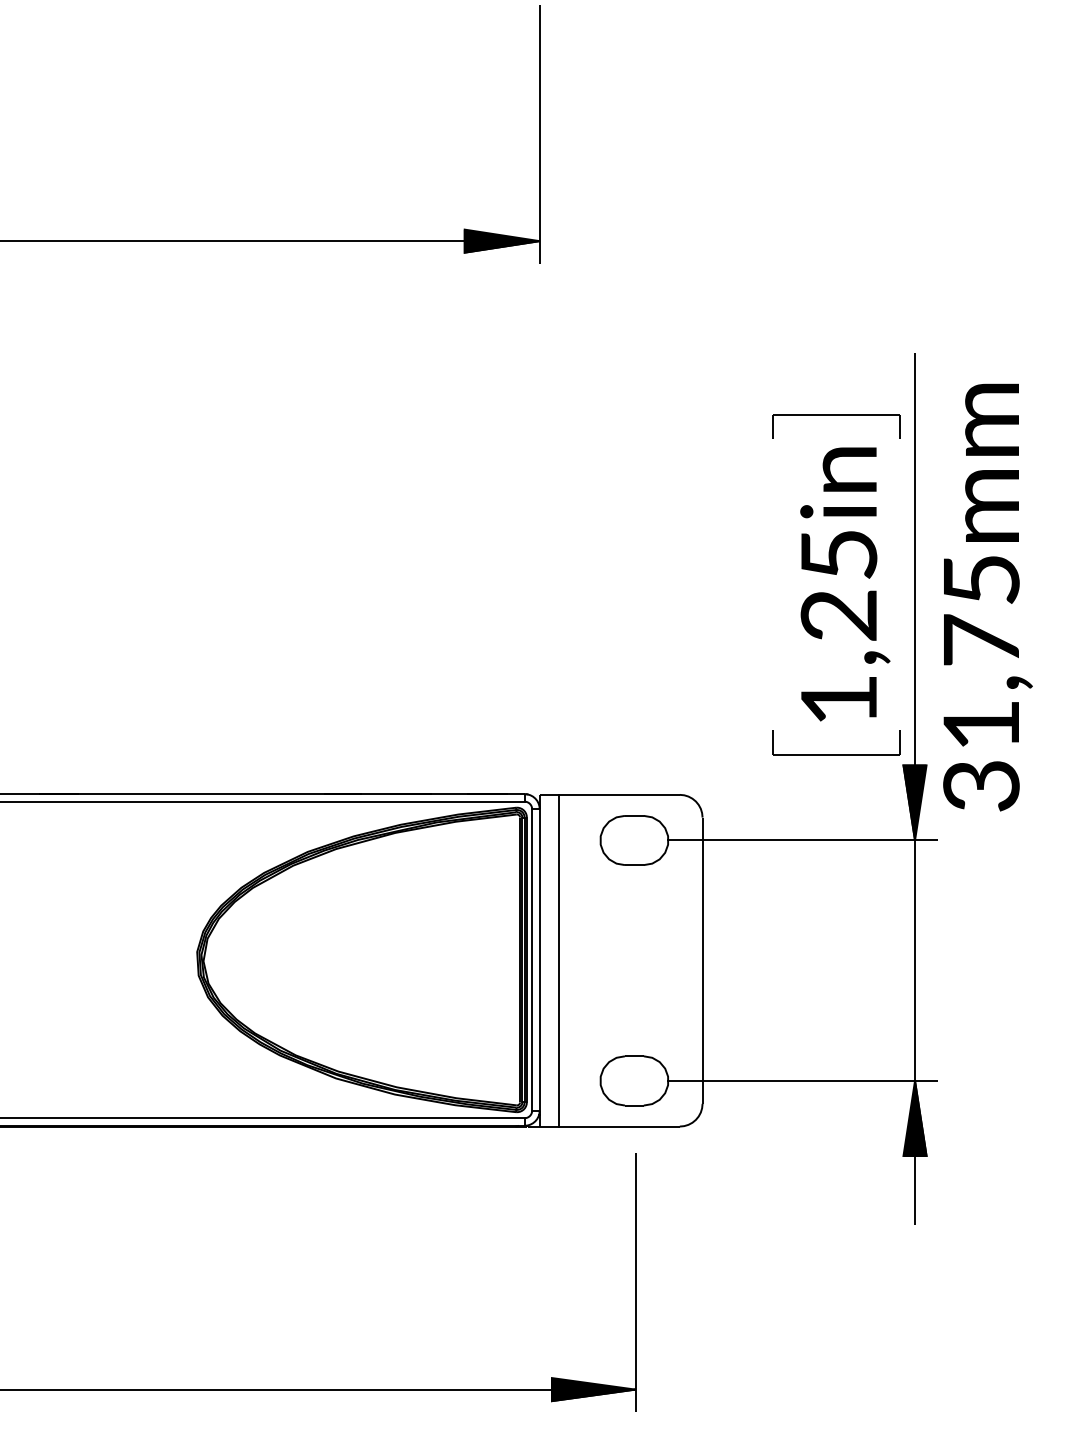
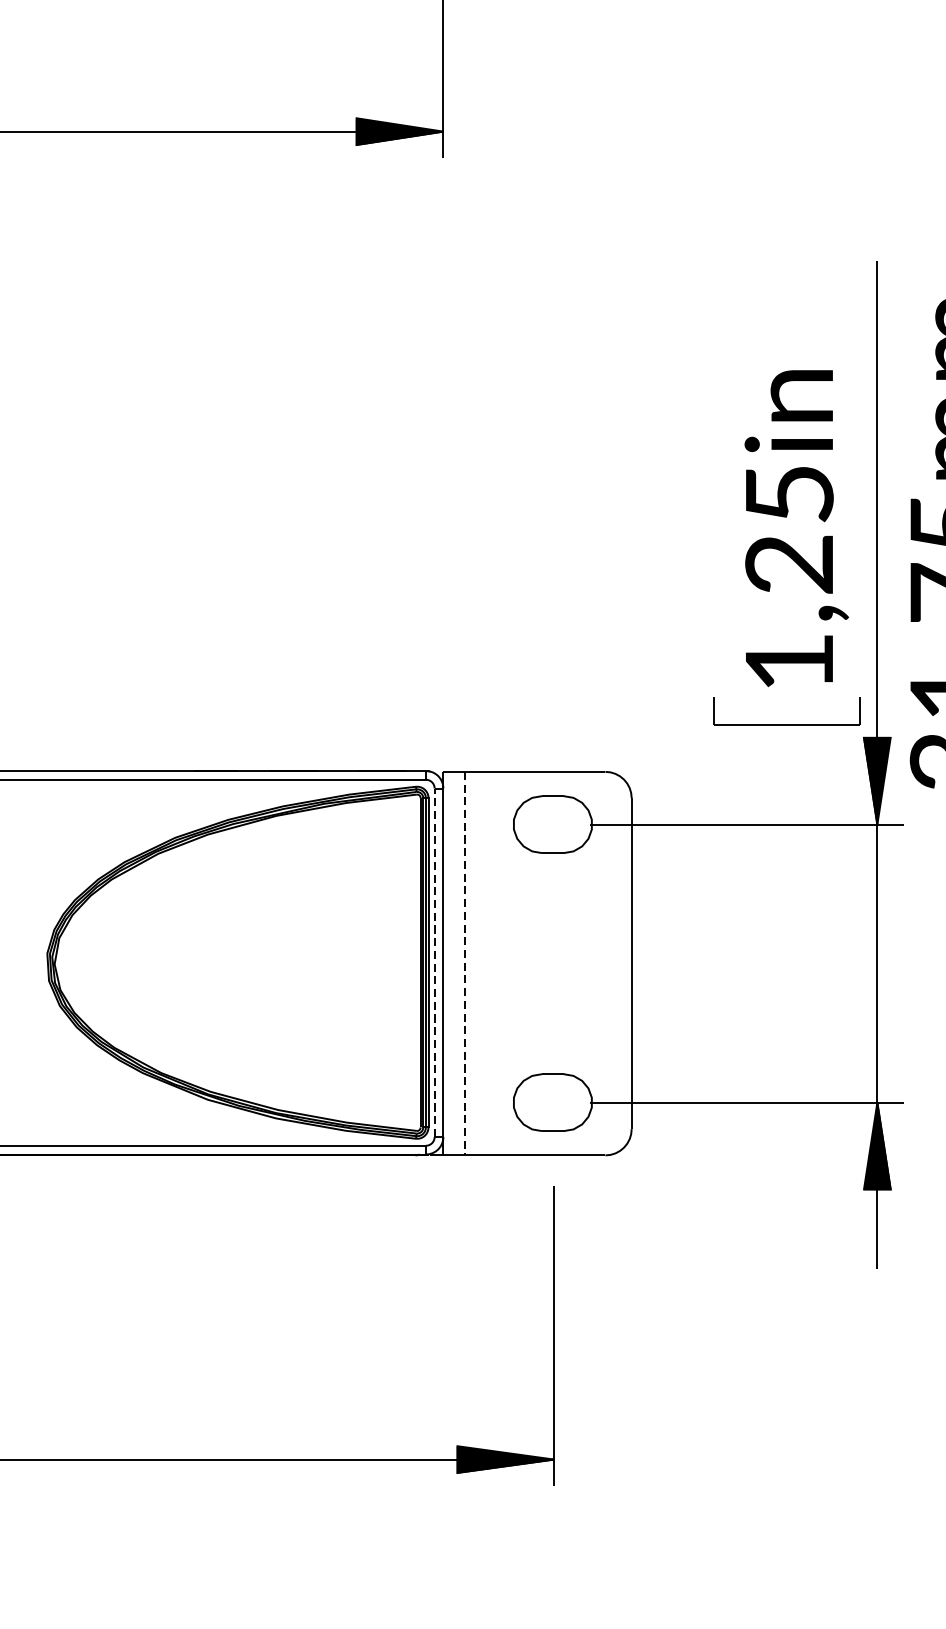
part: (836, 415) -> (786, 333), removed
line: (532, 959) -> (435, 962), solid -> dashed
line: (558, 960) -> (465, 963), solid -> dashed

